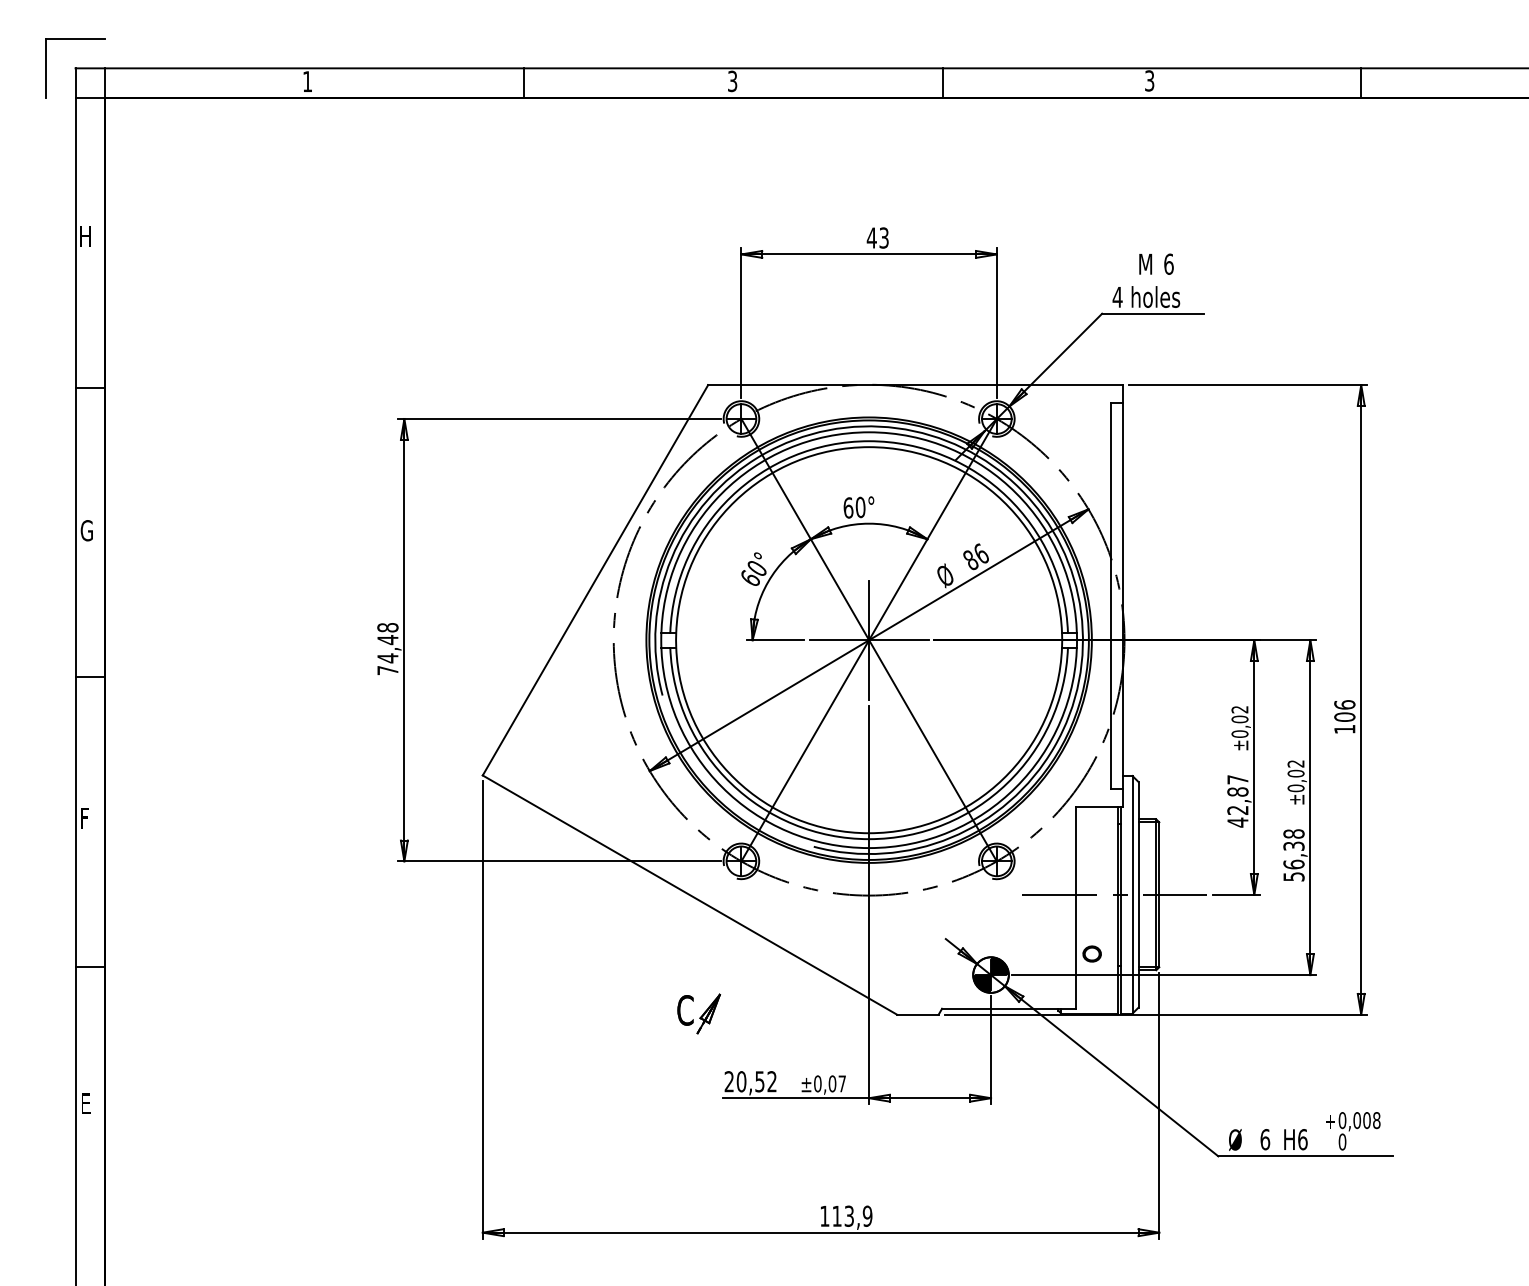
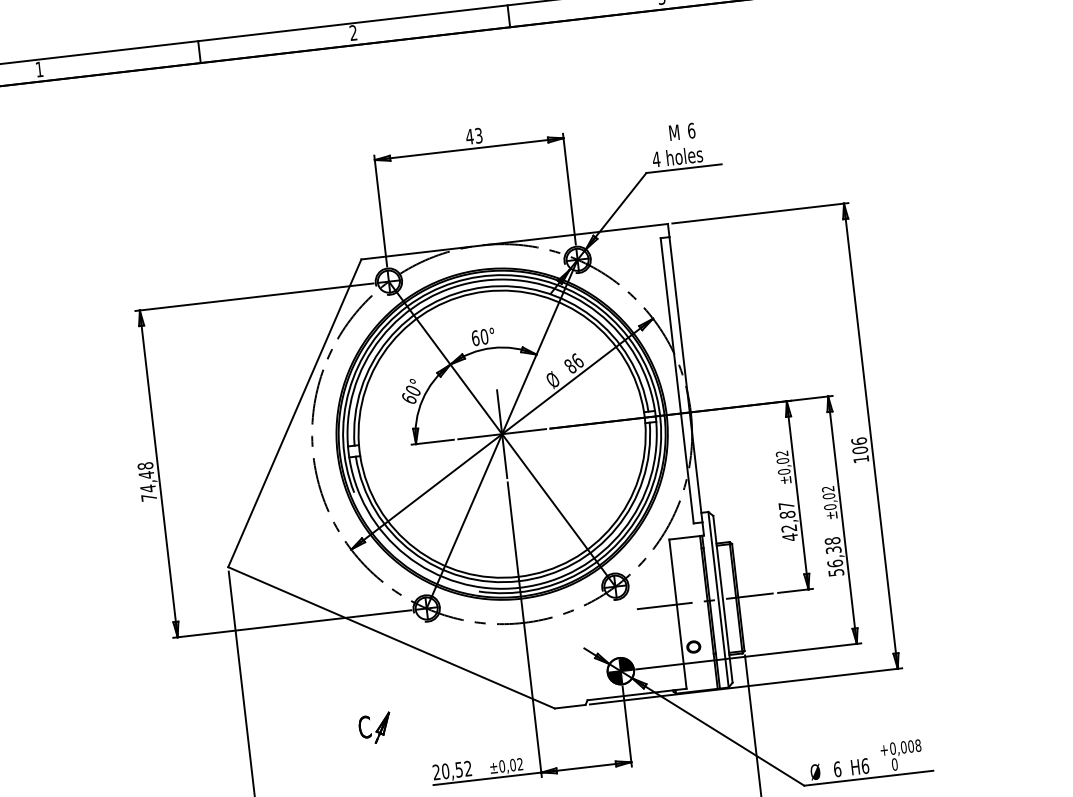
text: (732, 81) -> (353, 33), 3 -> 2
part: (698, 1013) -> (374, 728), moved
text: (841, 1083) -> (519, 764), ±0,07 -> ±0,02

